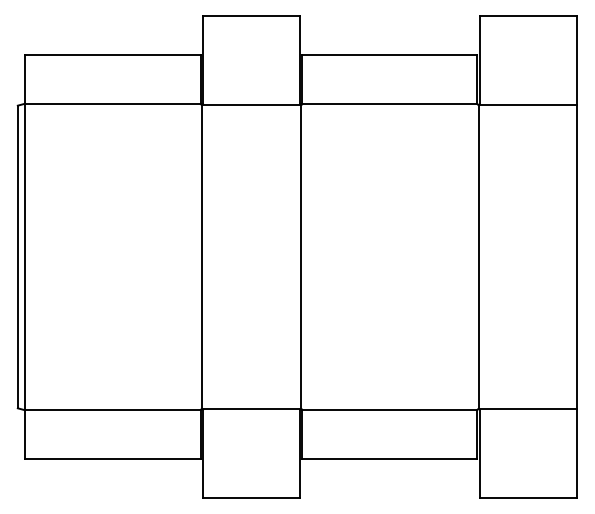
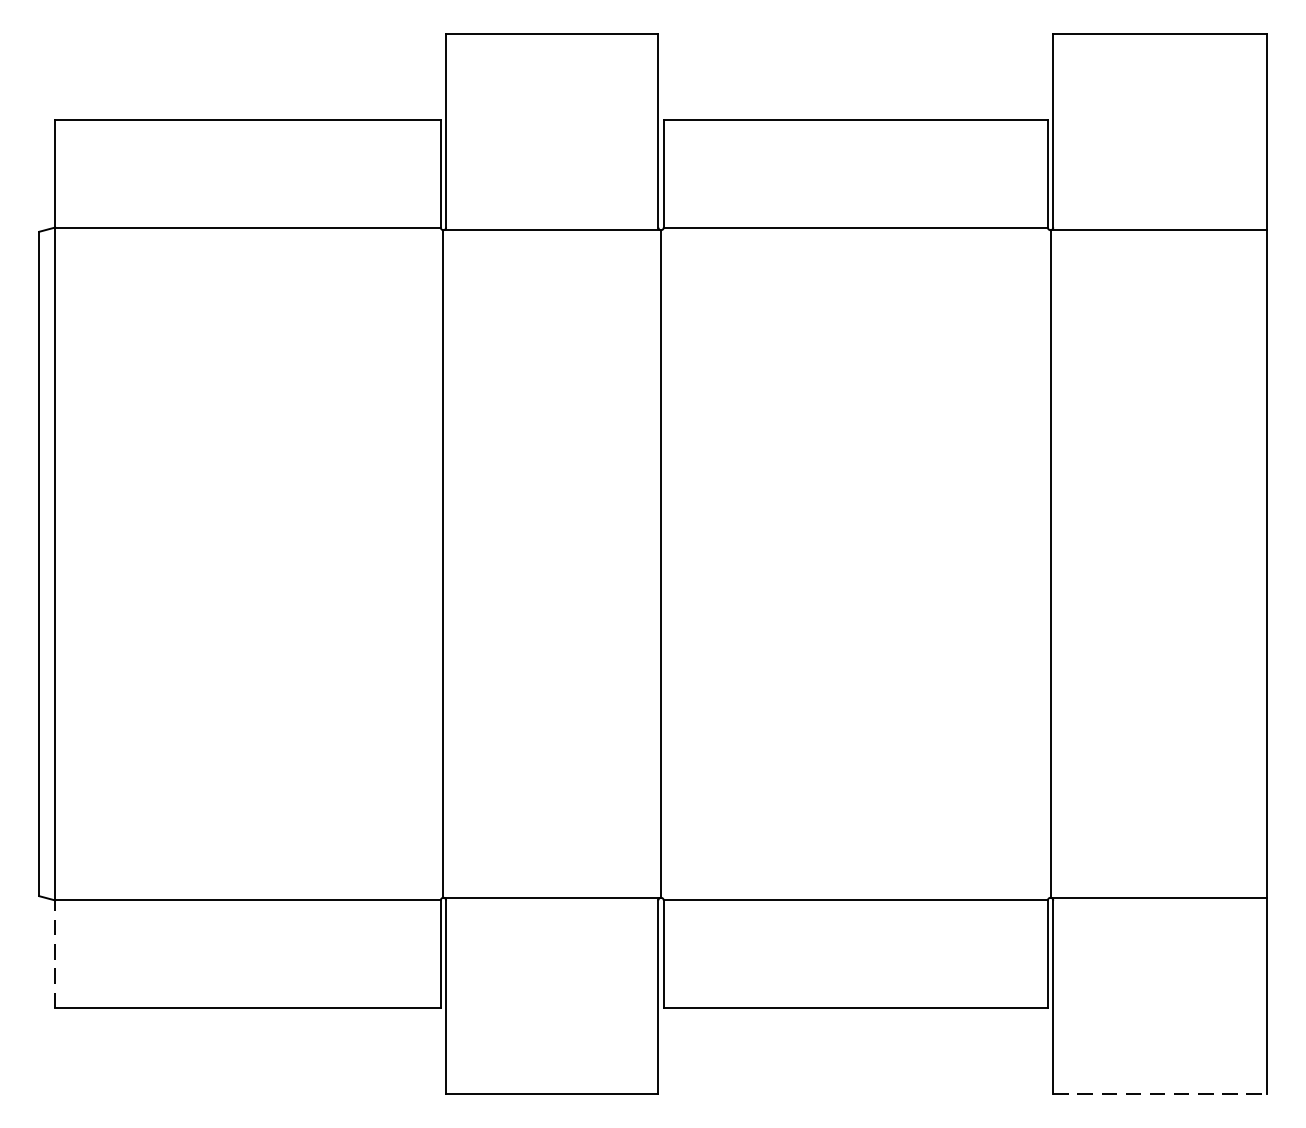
line: (25, 434) -> (55, 953), solid -> dashed
line: (528, 498) -> (1160, 1094), solid -> dashed

